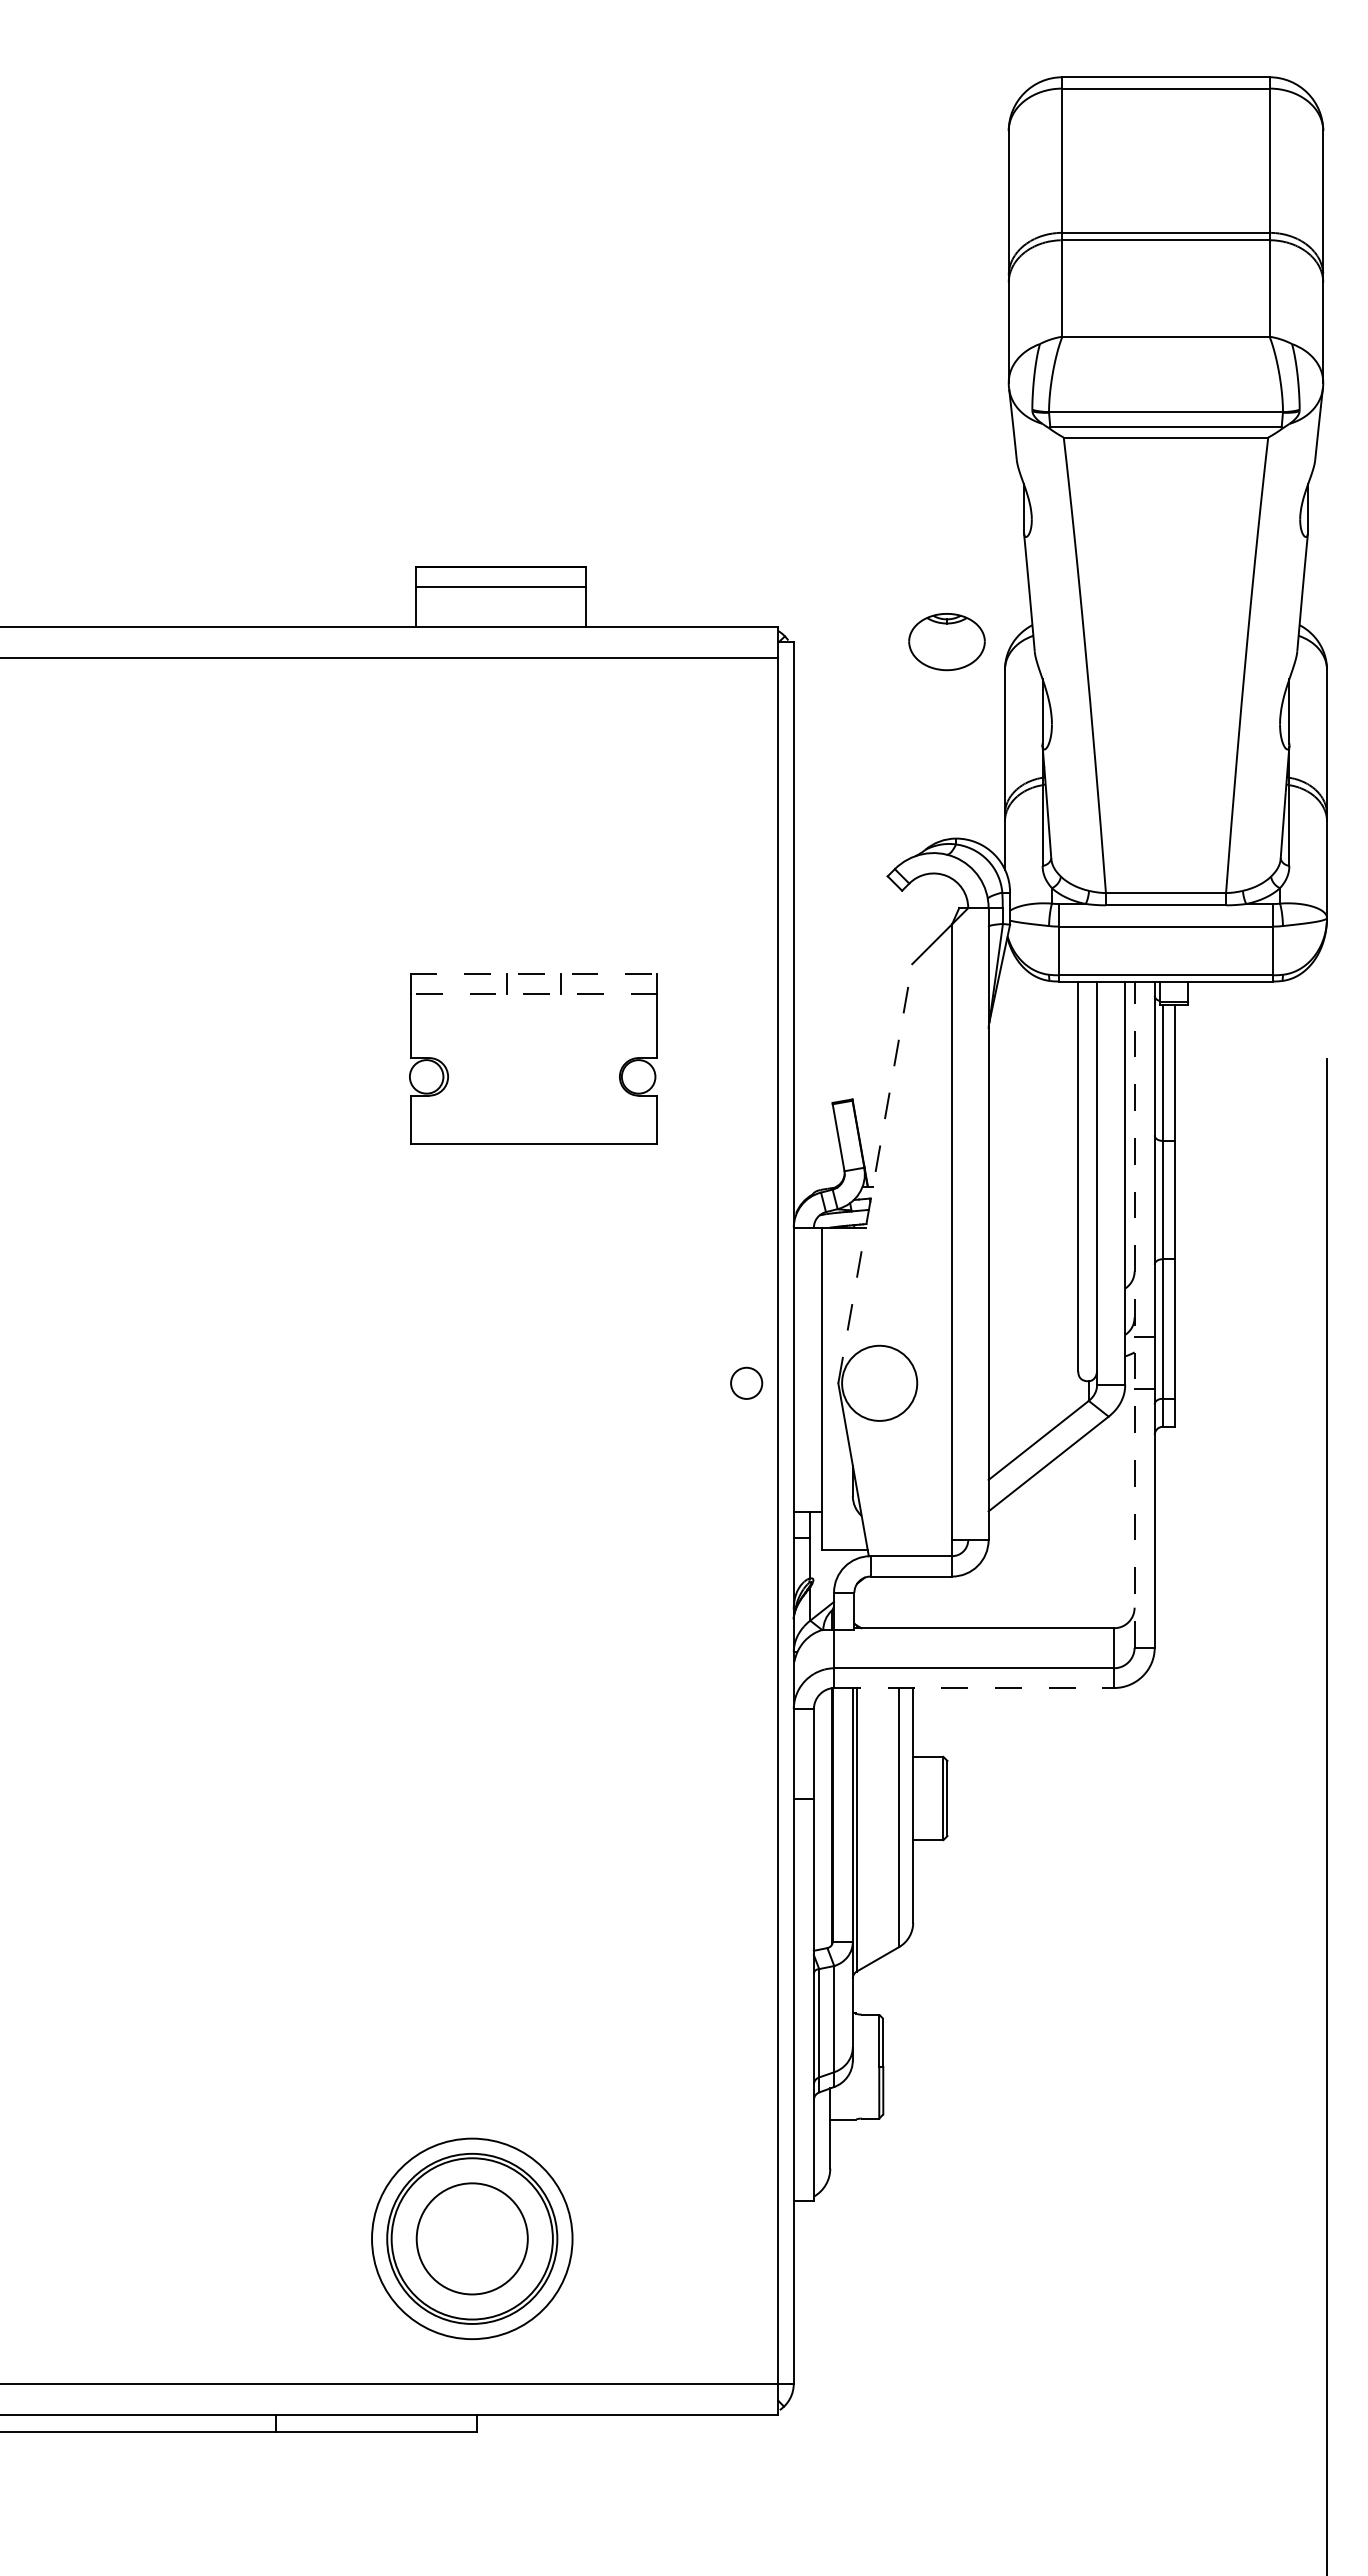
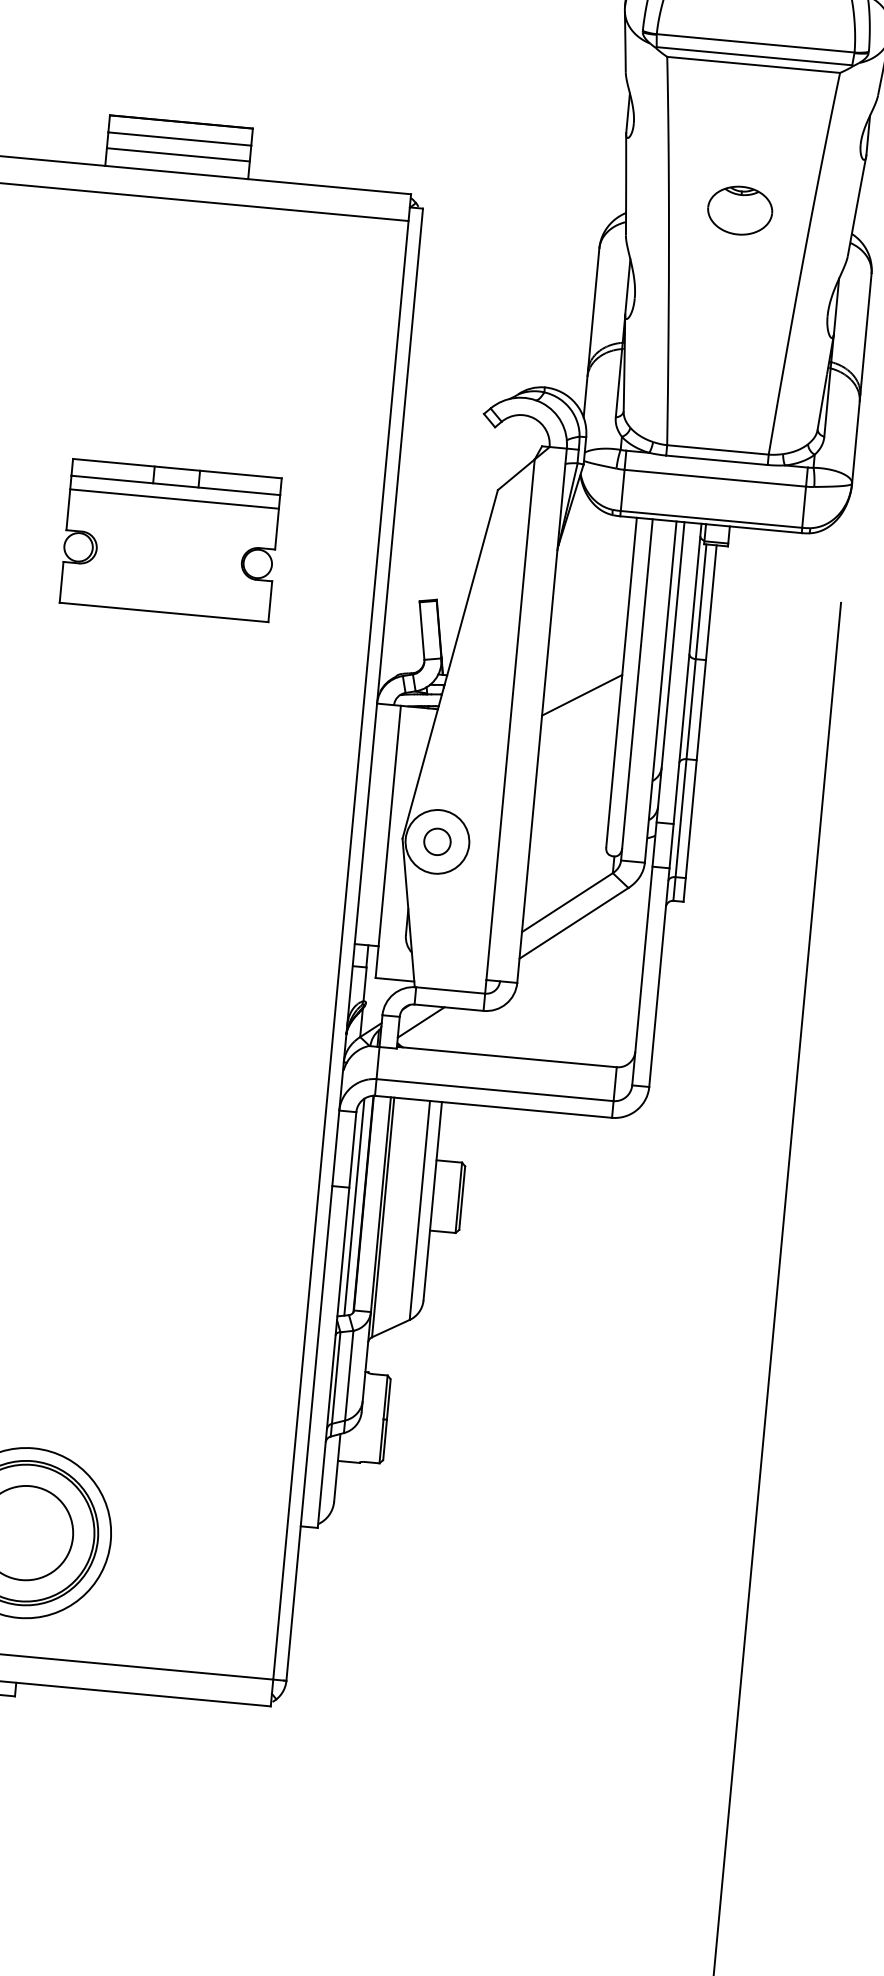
line: (500, 605) -> (177, 154), added
part: (946, 642) -> (739, 211), moved
line: (534, 973) -> (177, 468), dashed -> solid
line: (533, 993) -> (175, 485), dashed -> solid
line: (533, 1009) -> (174, 498), added
line: (875, 1173) -> (450, 664), dashed -> solid
line: (1033, 1195) -> (582, 695), added
line: (1134, 1314) -> (658, 803), dashed -> solid
circle: (746, 1382) -> (437, 841), moved
line: (880, 1596) -> (421, 1022), added
line: (974, 1688) -> (493, 1107), dashed -> solid
line: (821, 1820) -> (354, 1206), added

